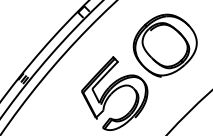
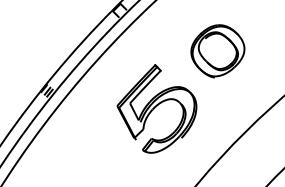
part: (164, 45) -> (217, 51), size x0.7

